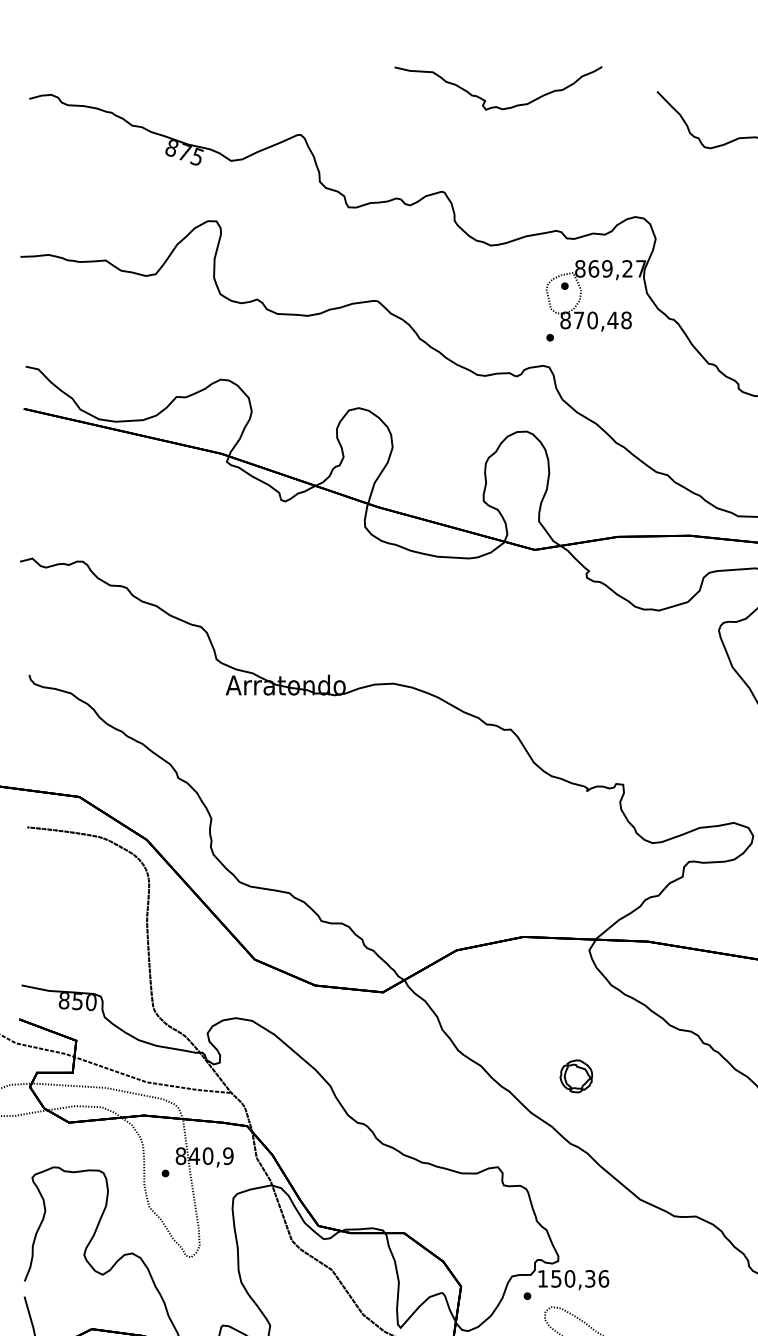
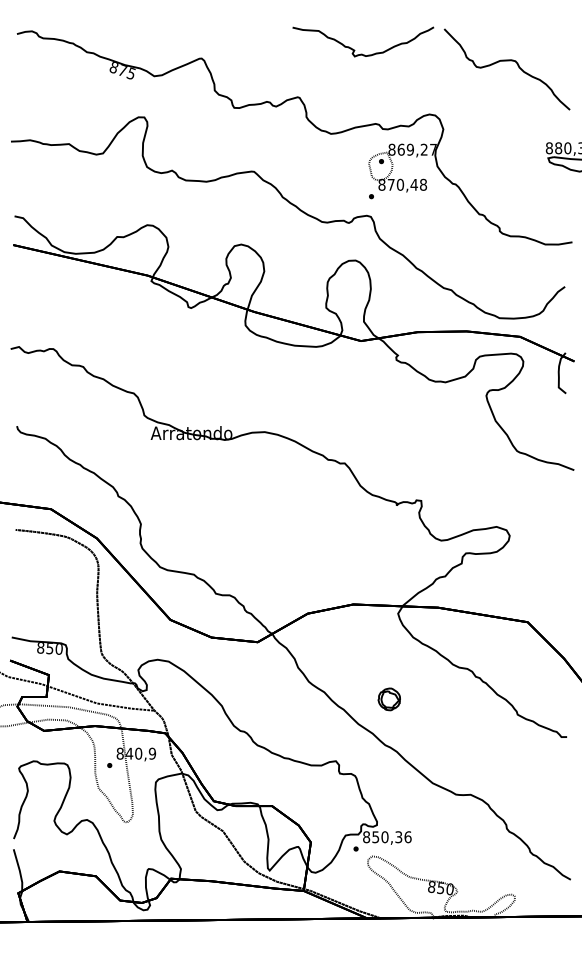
curve: (485, 99) -> (354, 49), moved
text: (542, 1279) -> (366, 837), 150,36 -> 850,36

